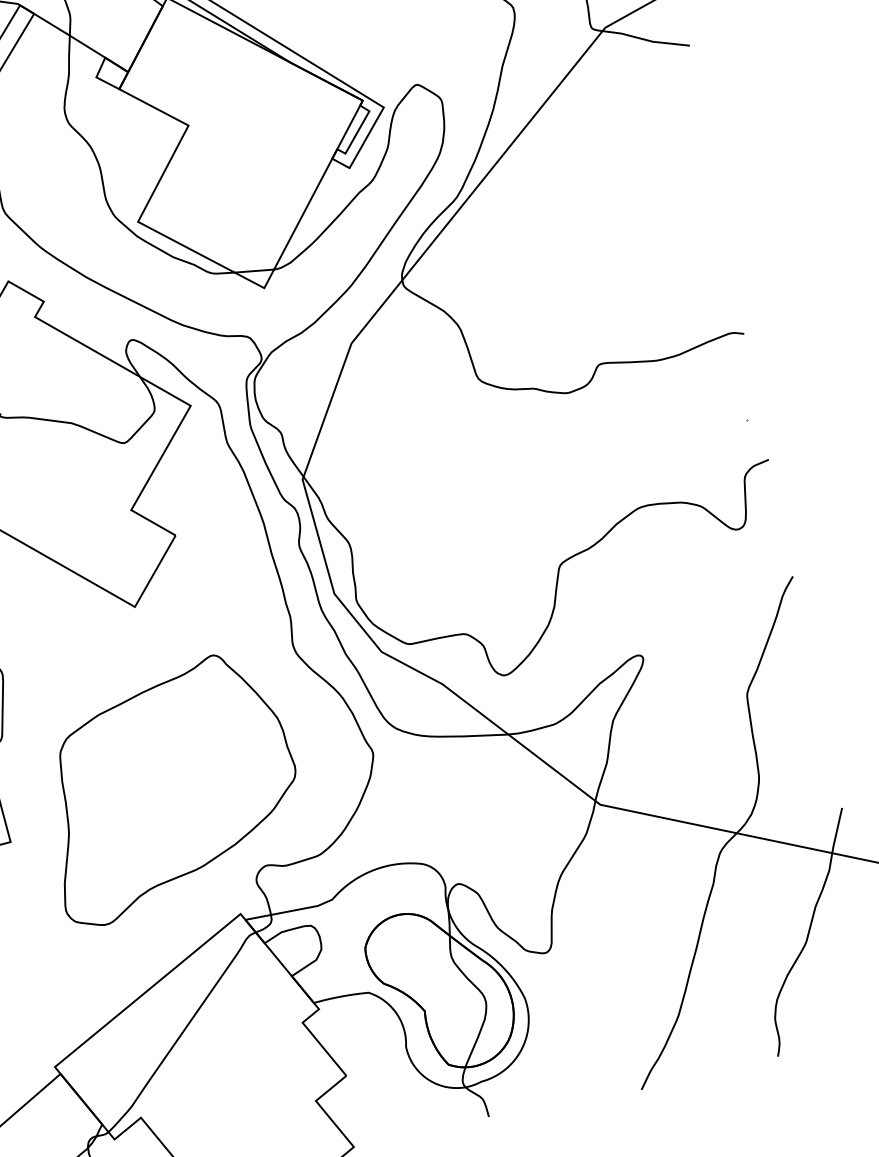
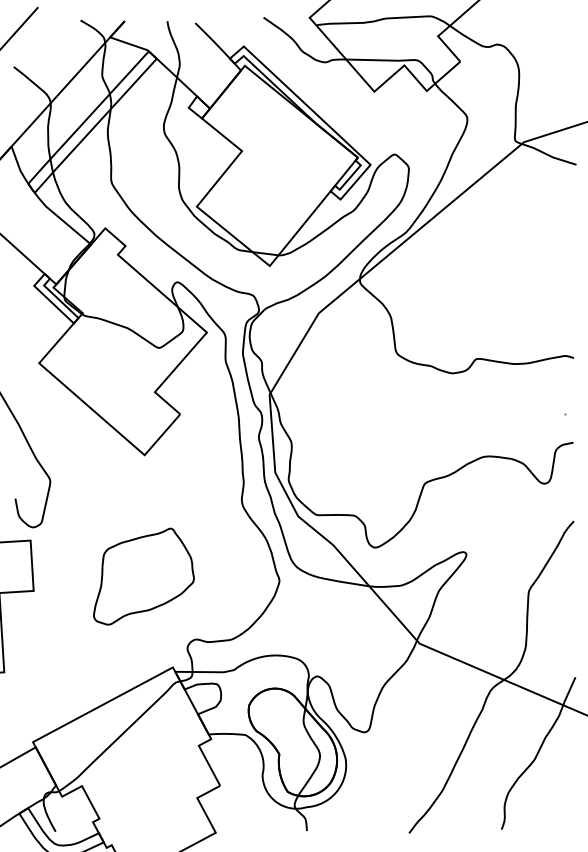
part: (169, 787) -> (143, 576), size x0.6

